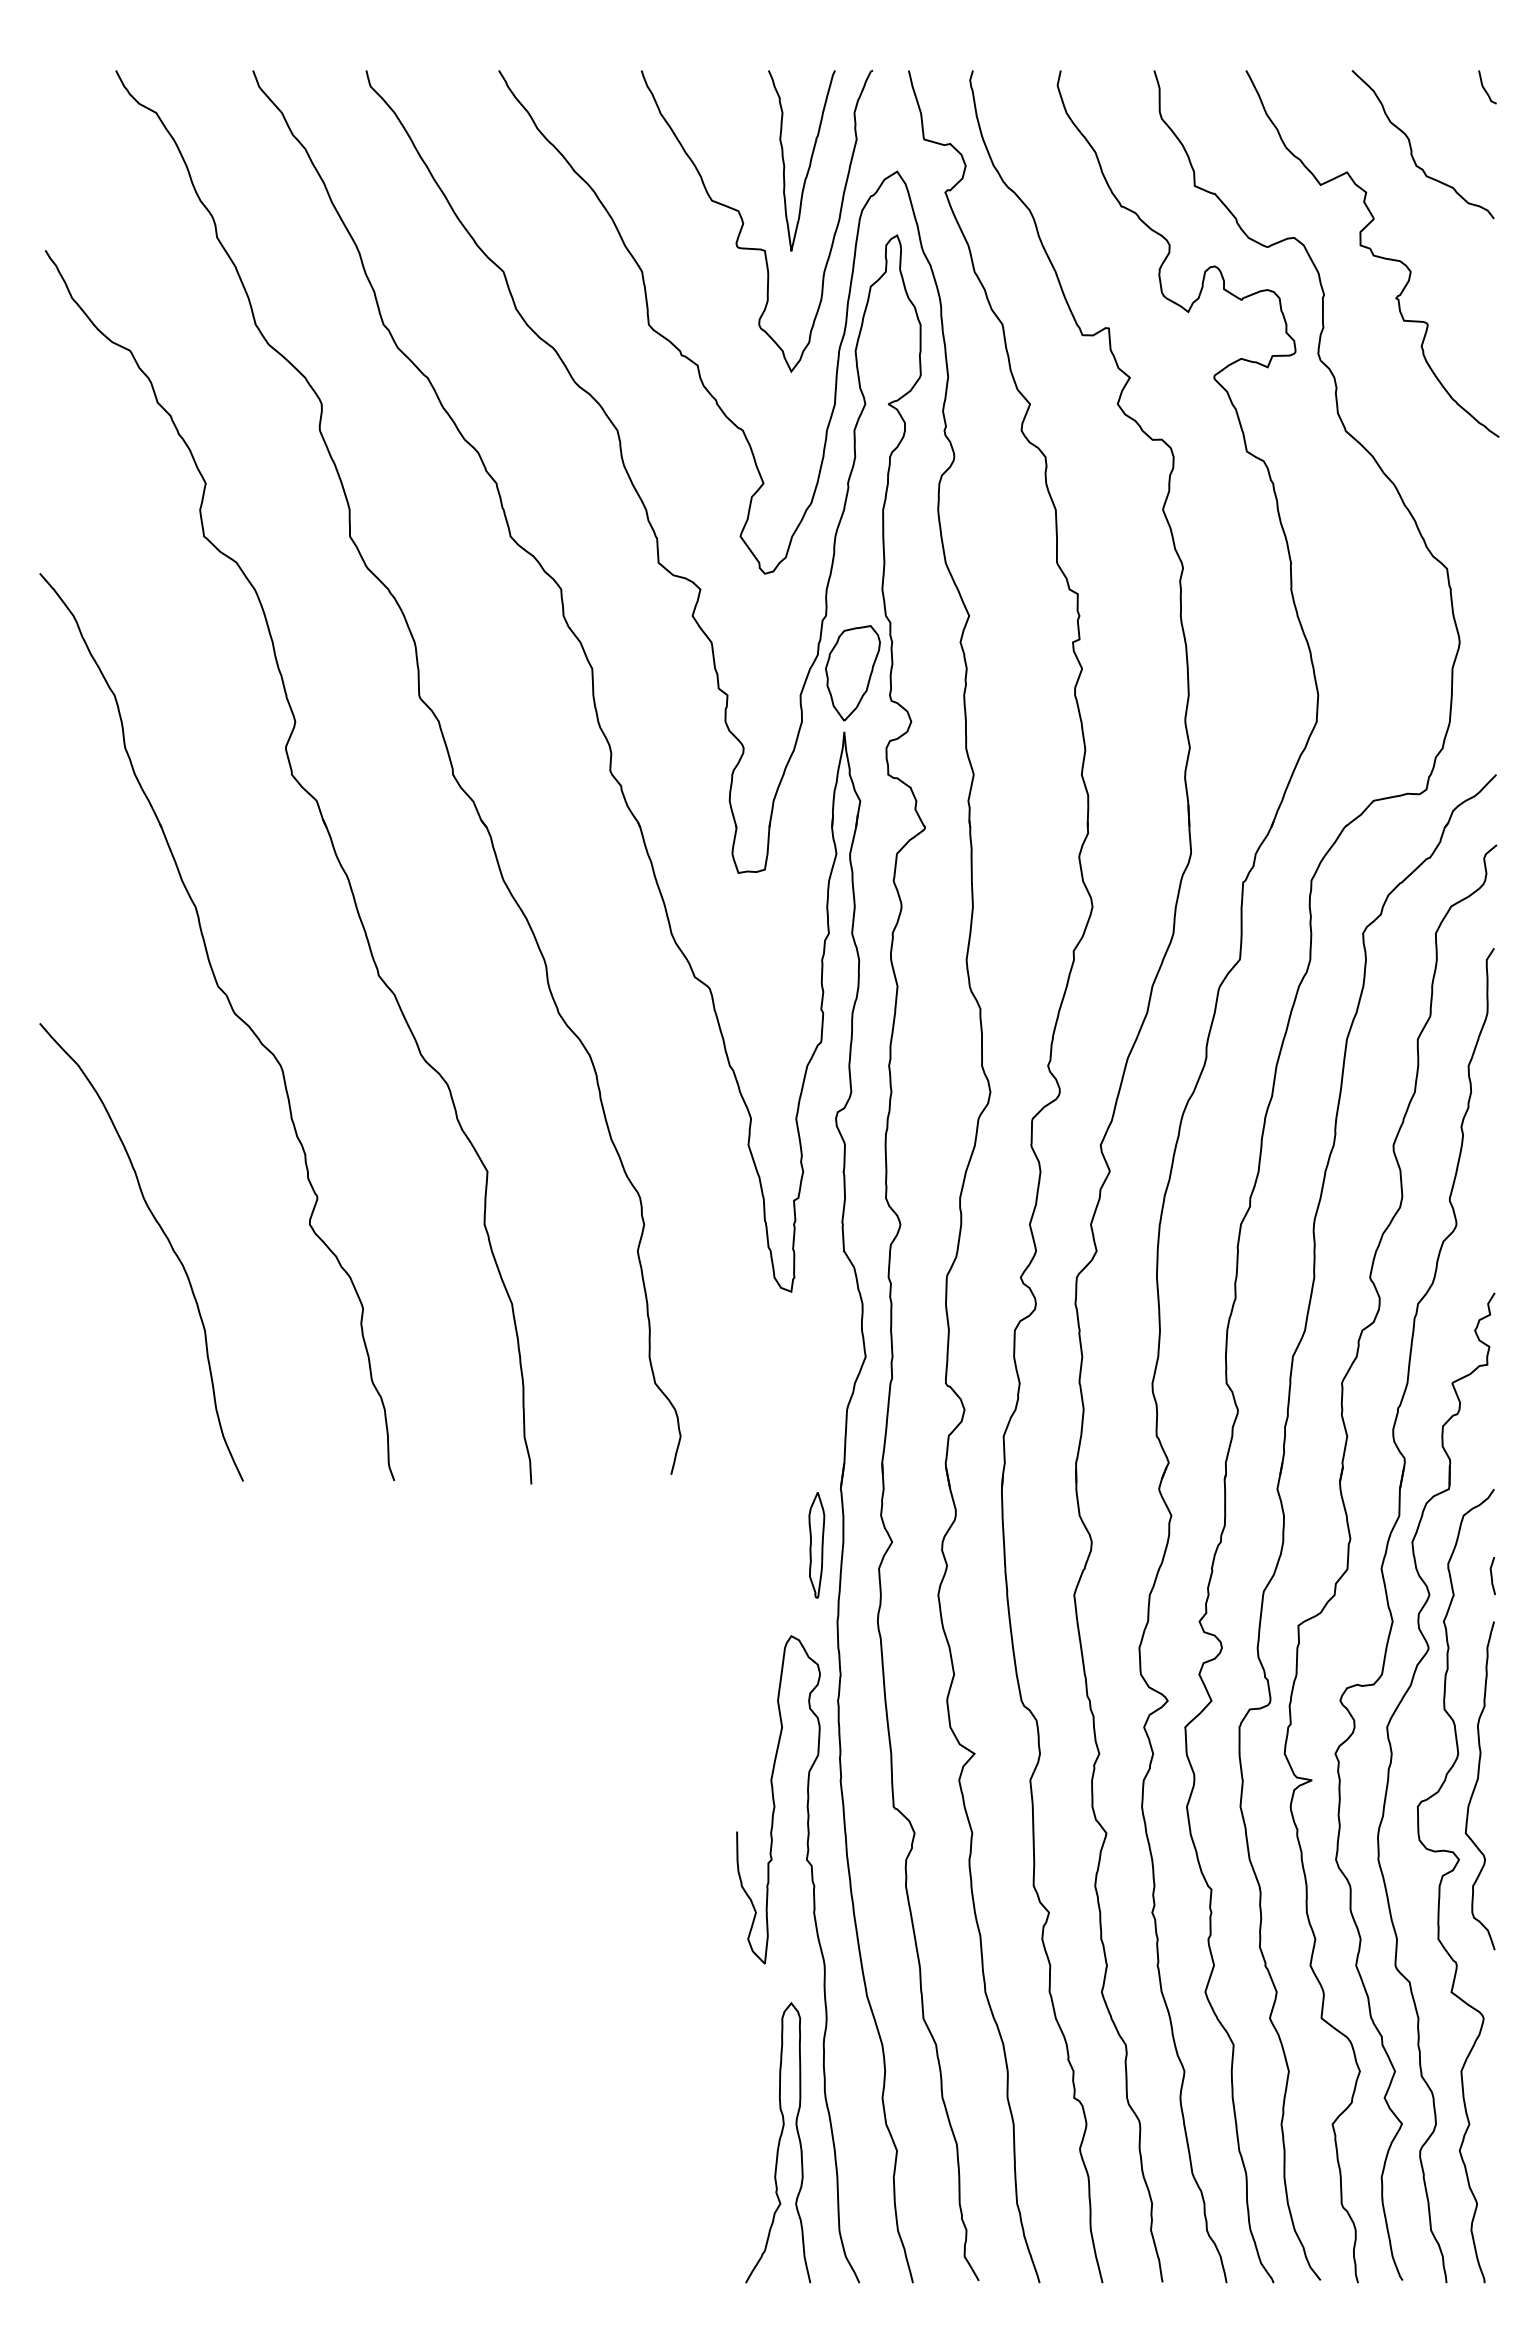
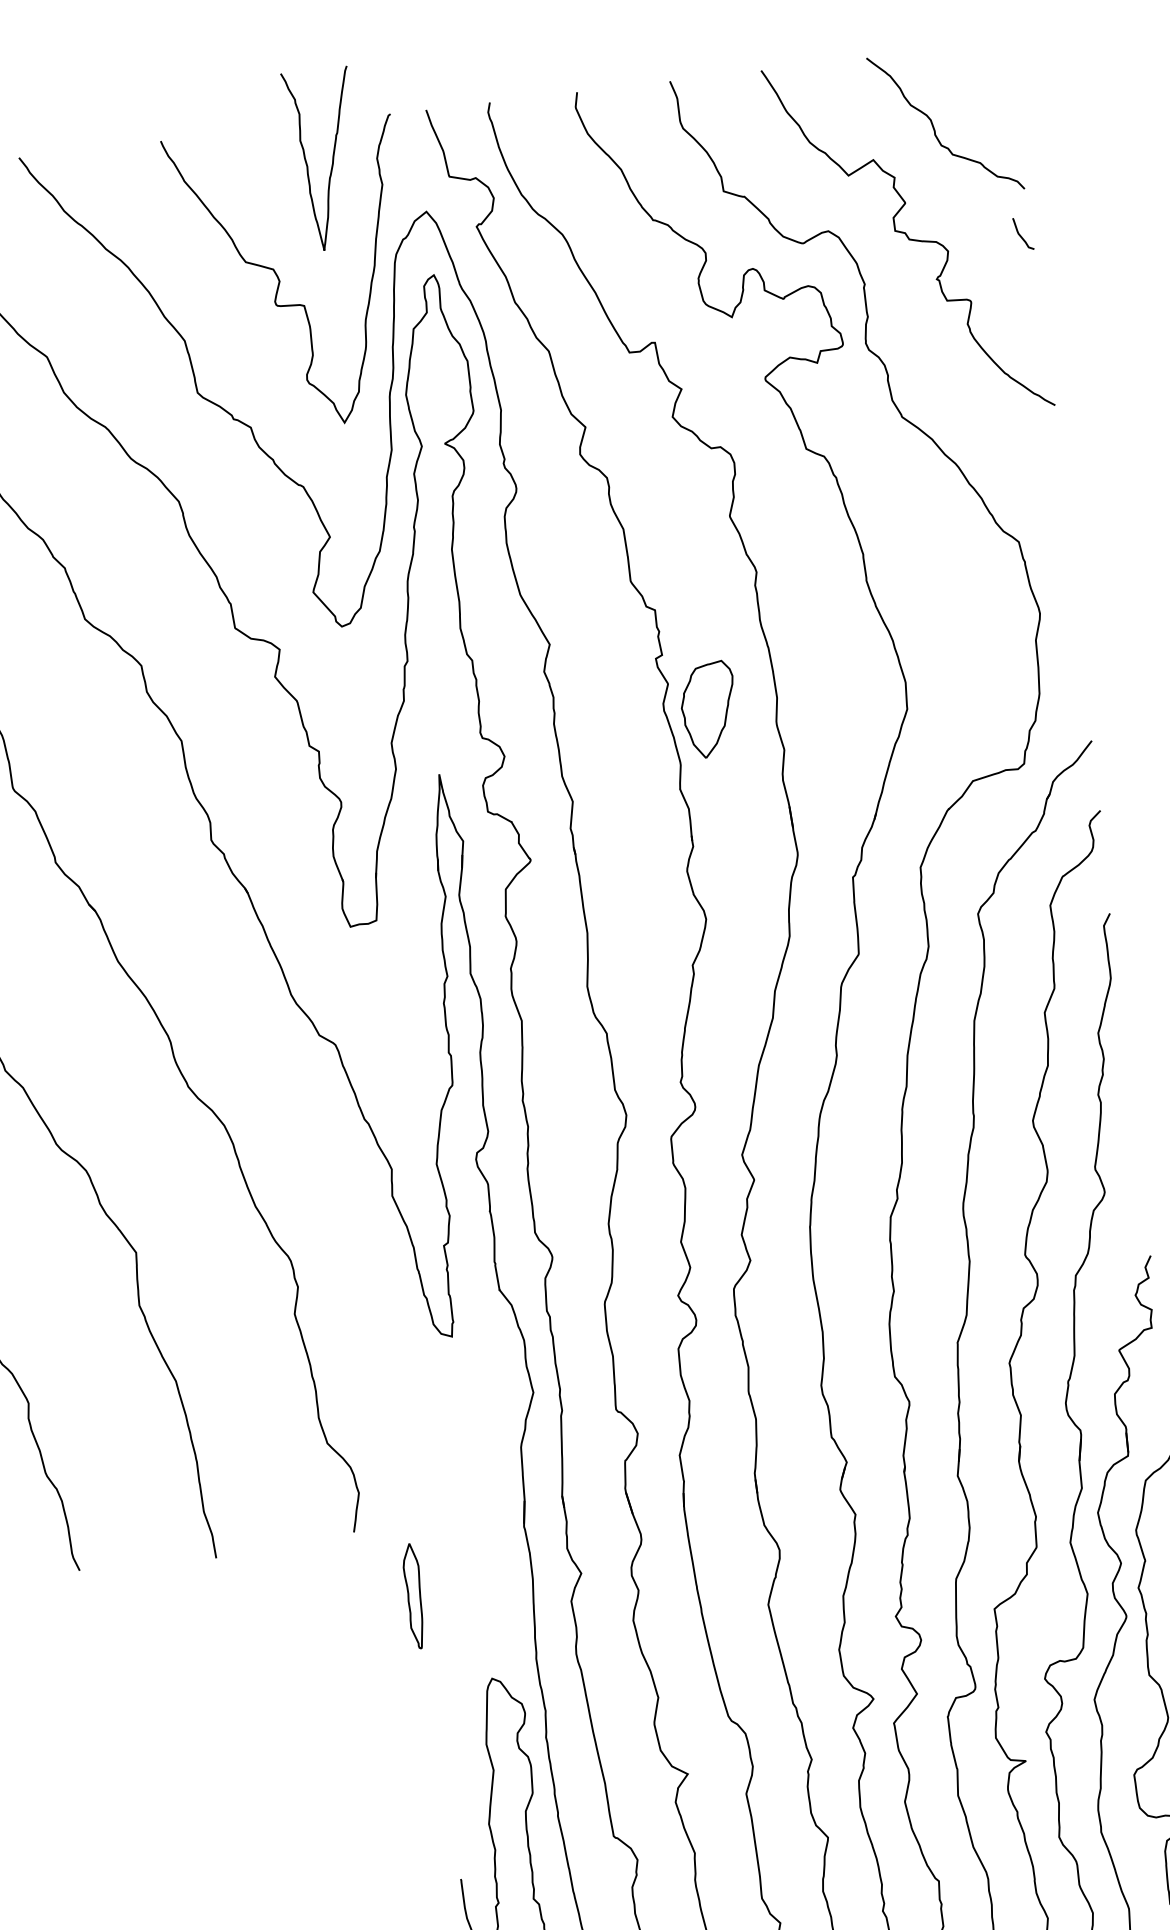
curve: (1485, 88) -> (1021, 235), moved
curve: (809, 161) -> (331, 159), moved
part: (852, 673) -> (708, 710), moved
part: (816, 1545) -> (414, 1596), moved

